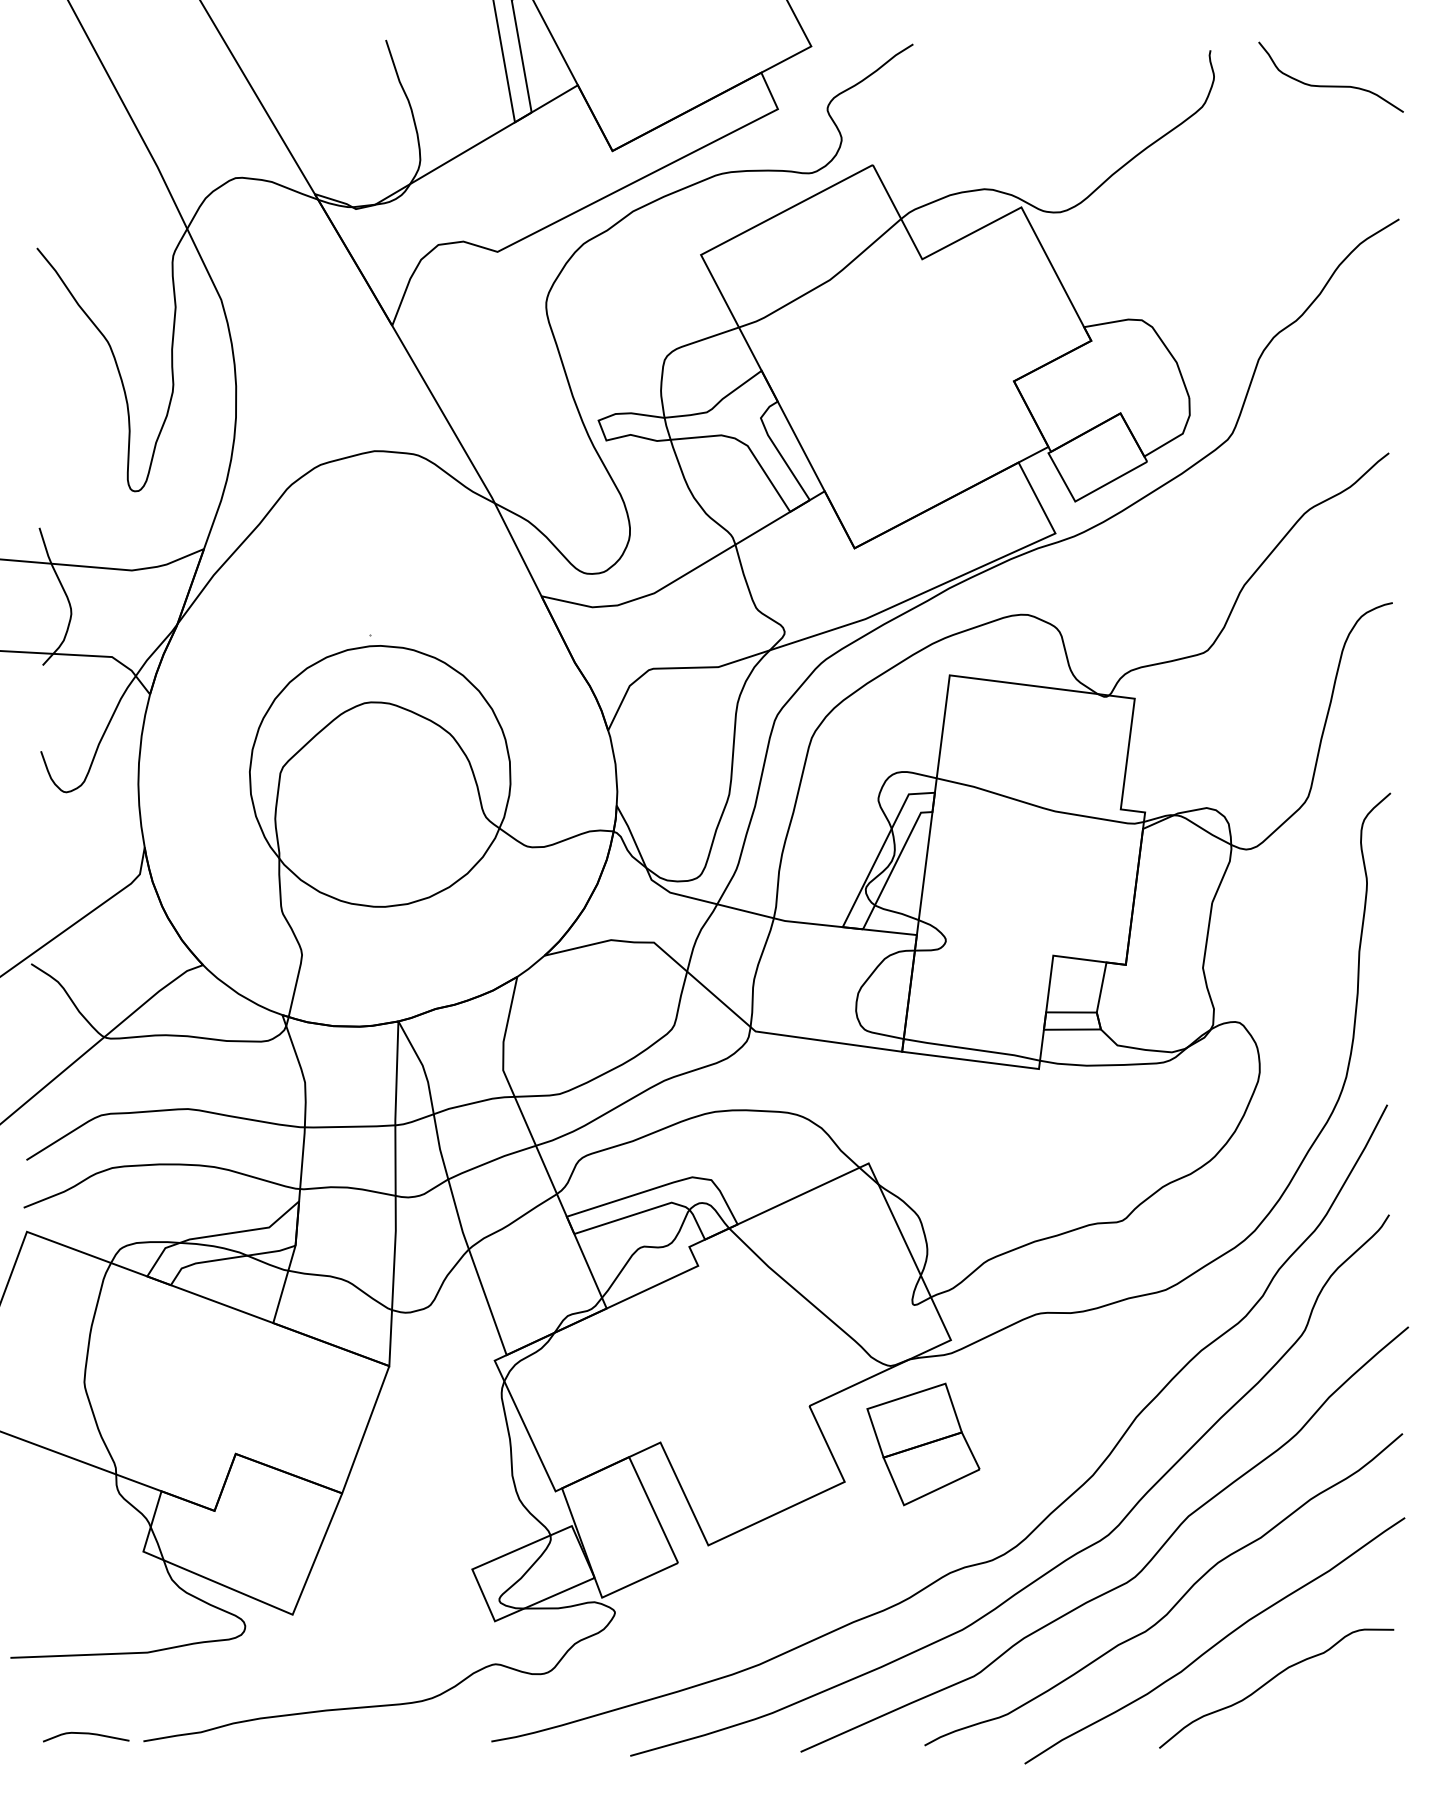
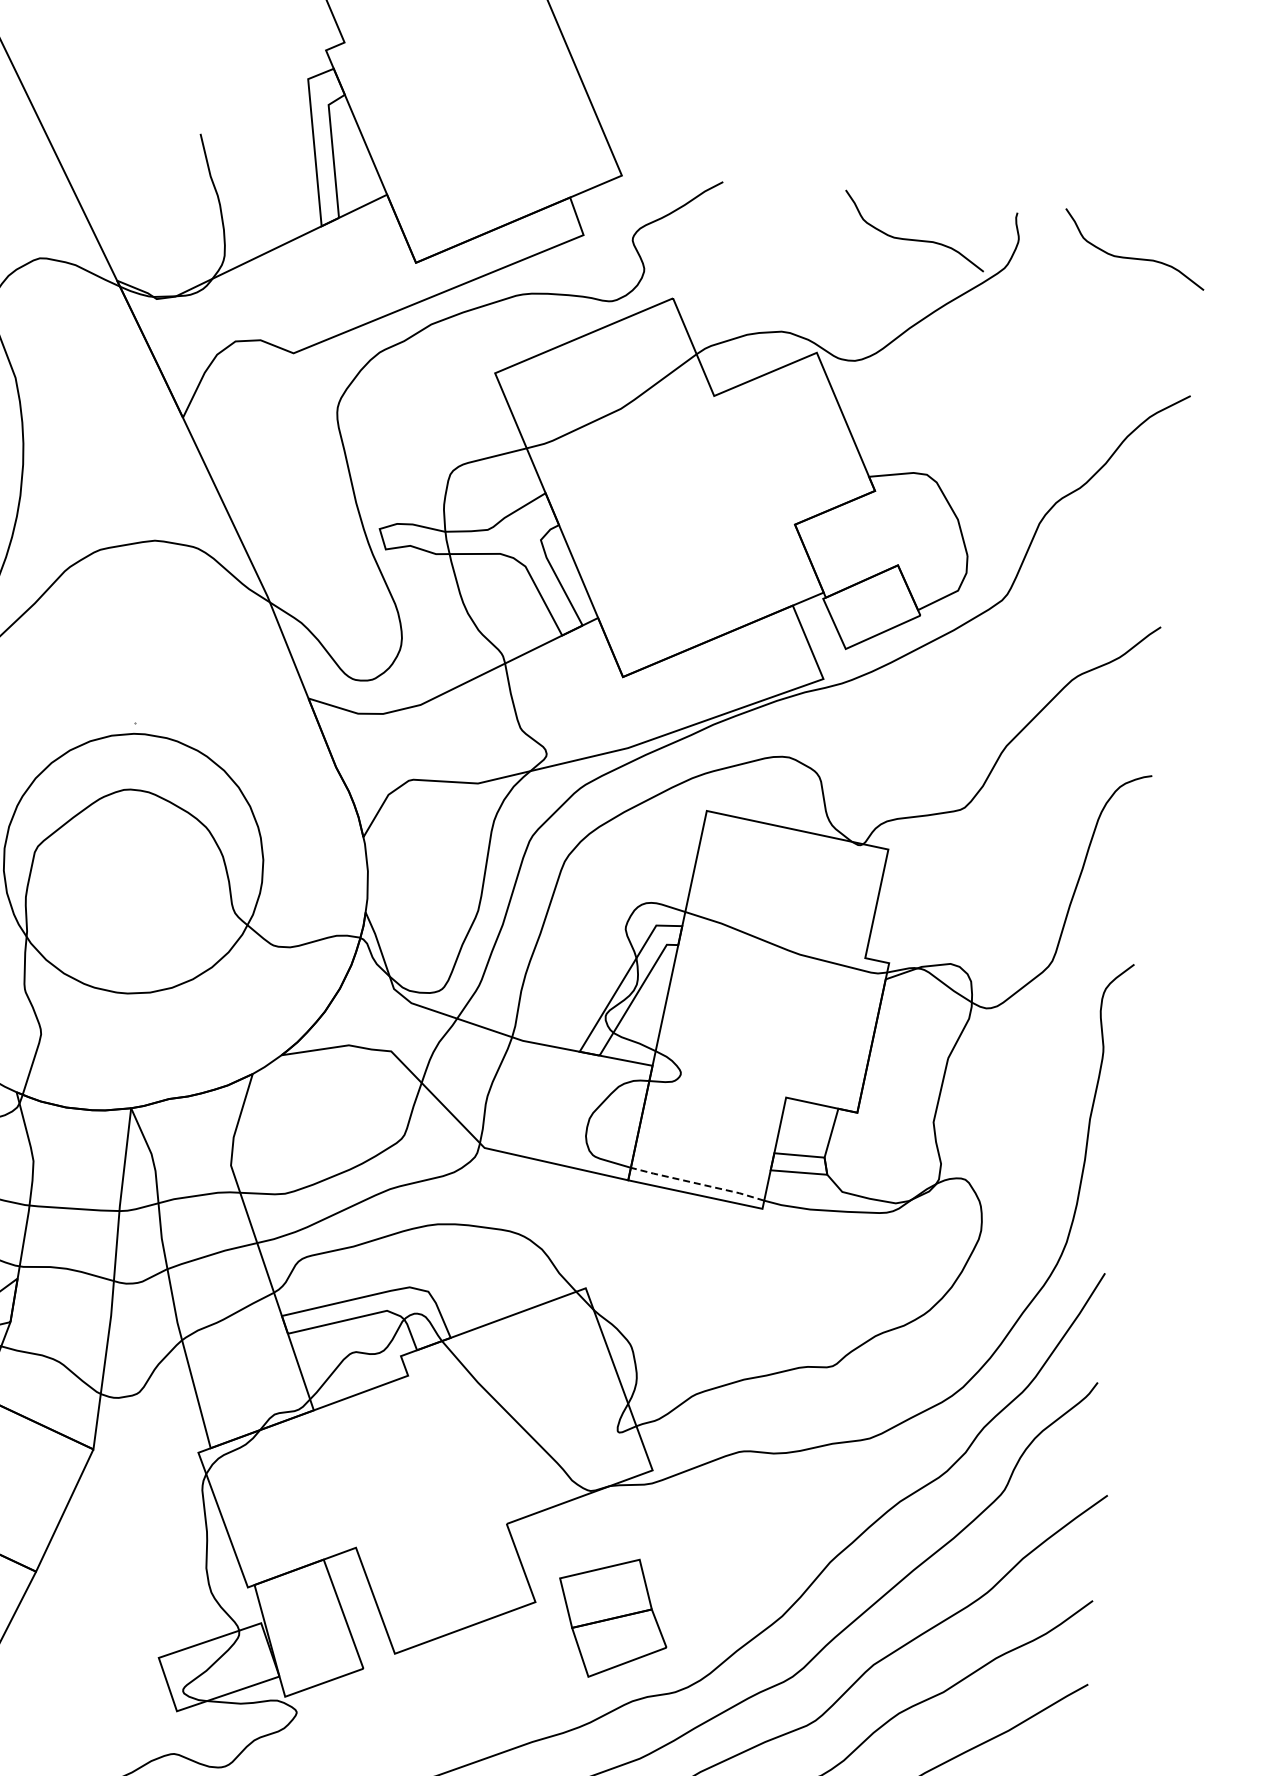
curve: (1108, 85) -> (913, 239), added
line: (972, 1049) -> (698, 1183), solid -> dashed
part: (923, 1444) -> (612, 1618), moved

